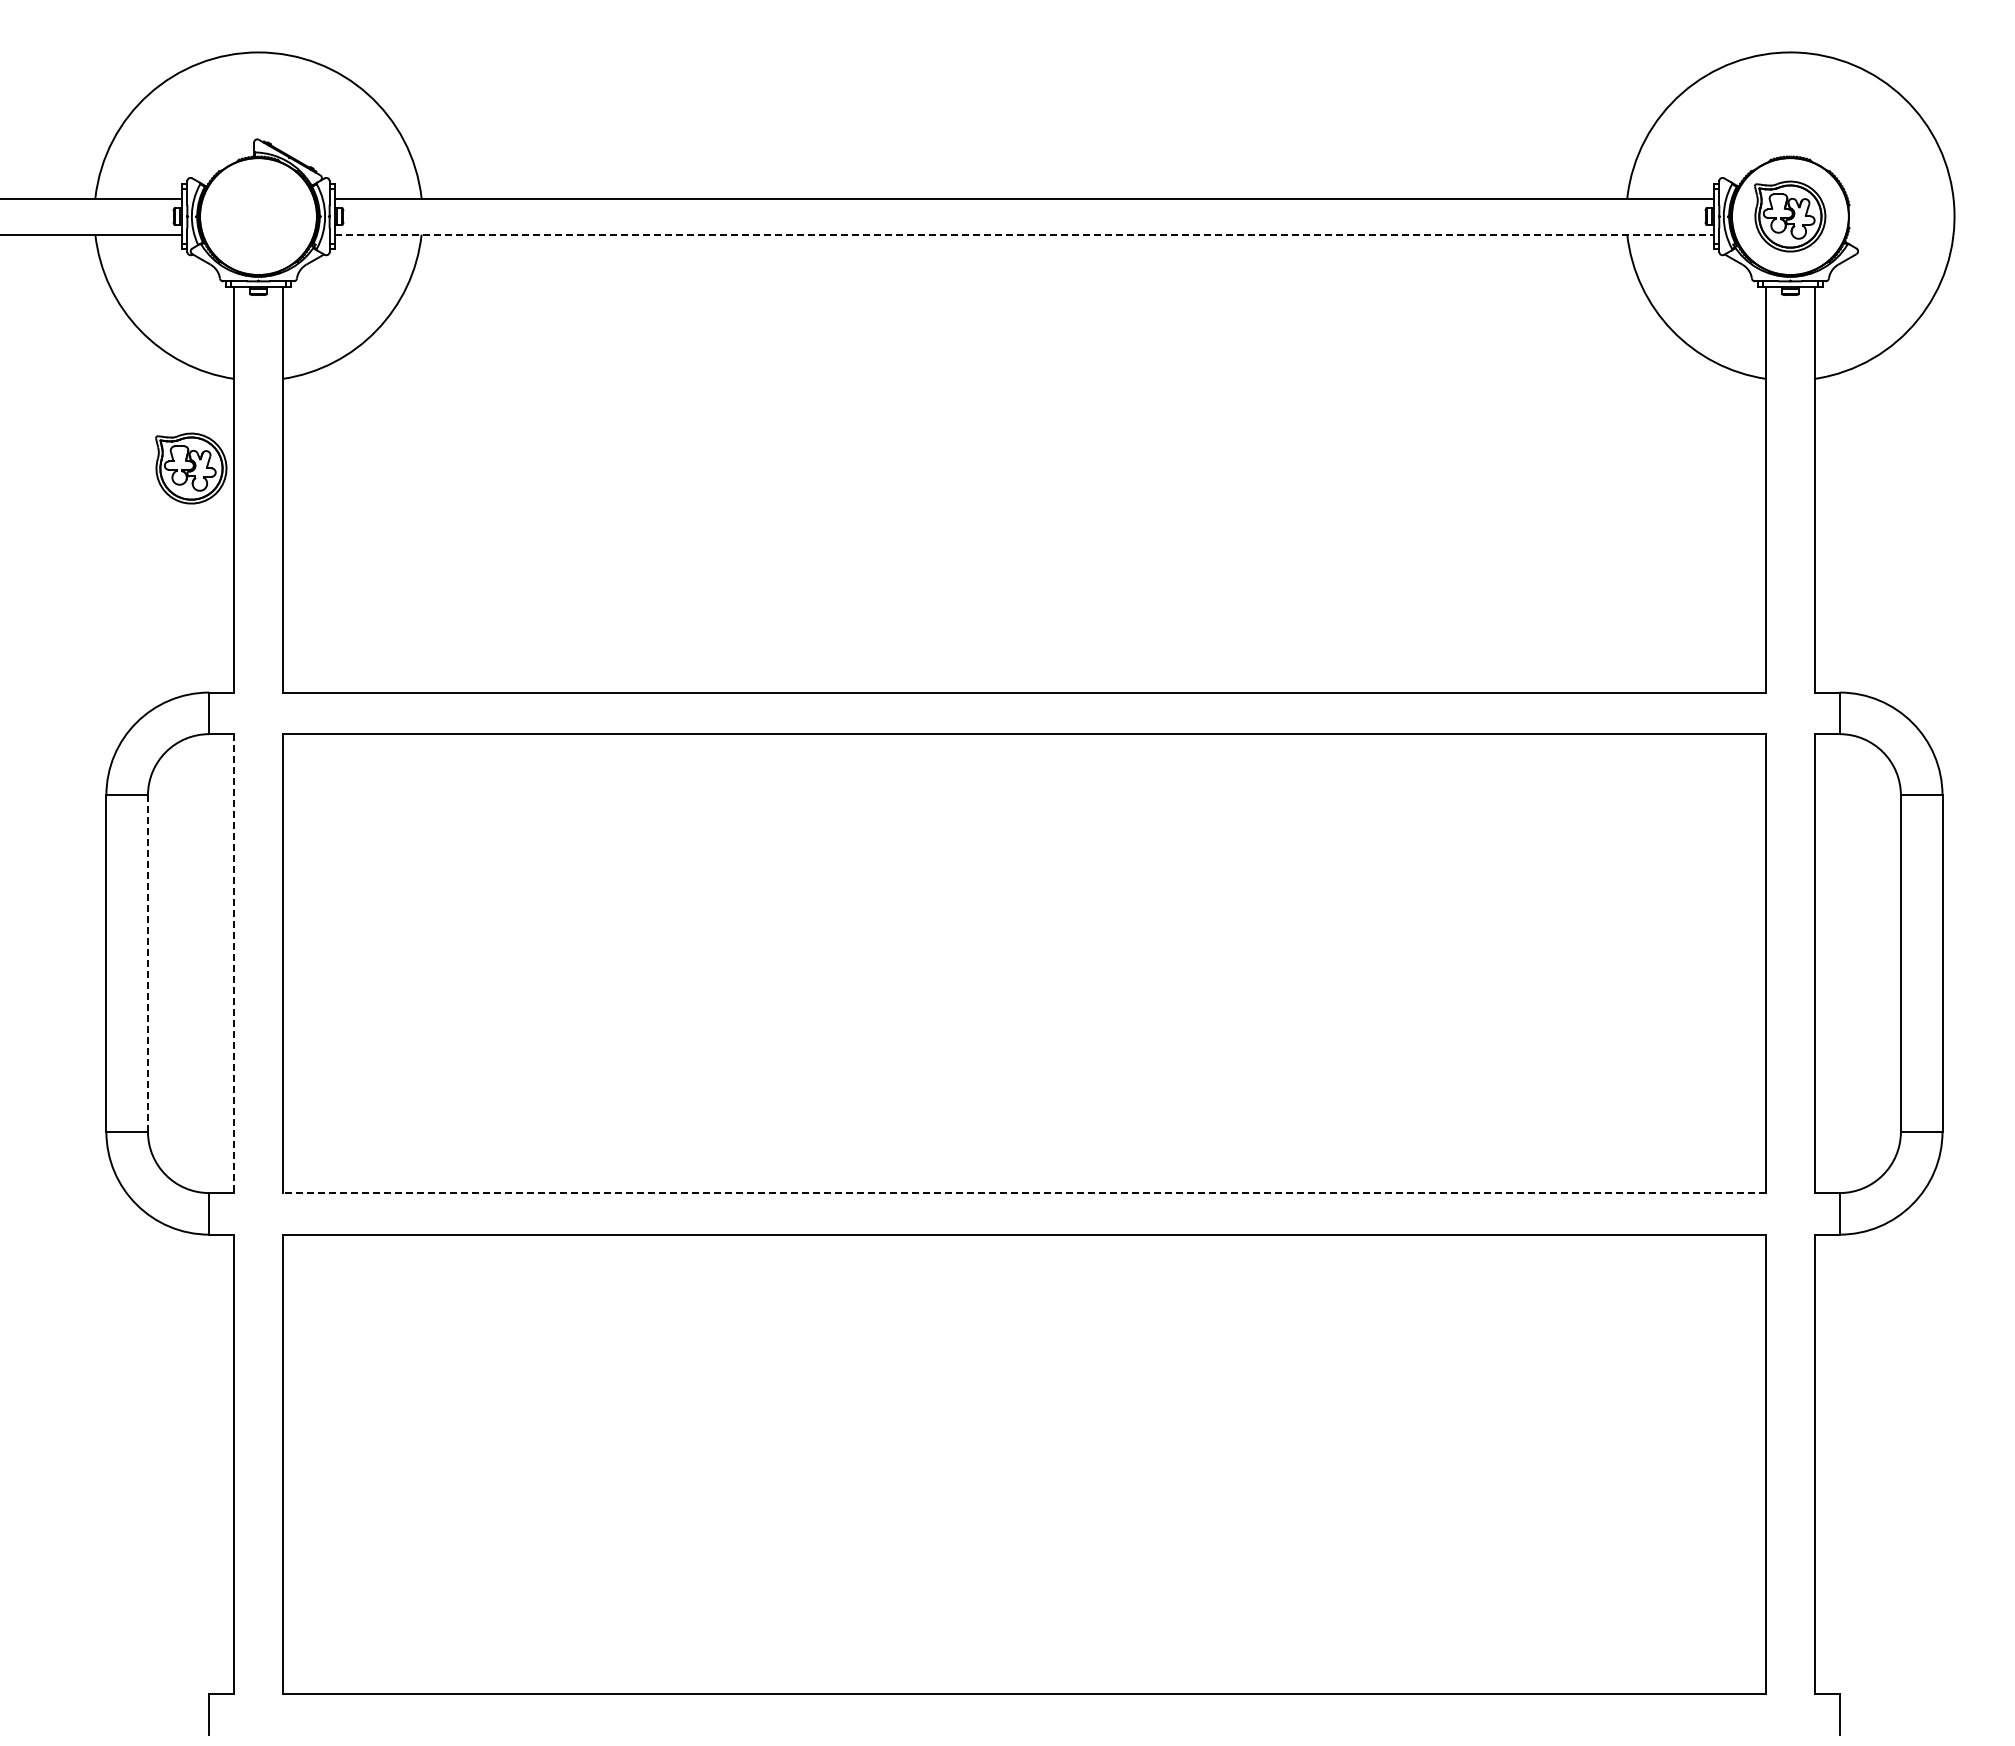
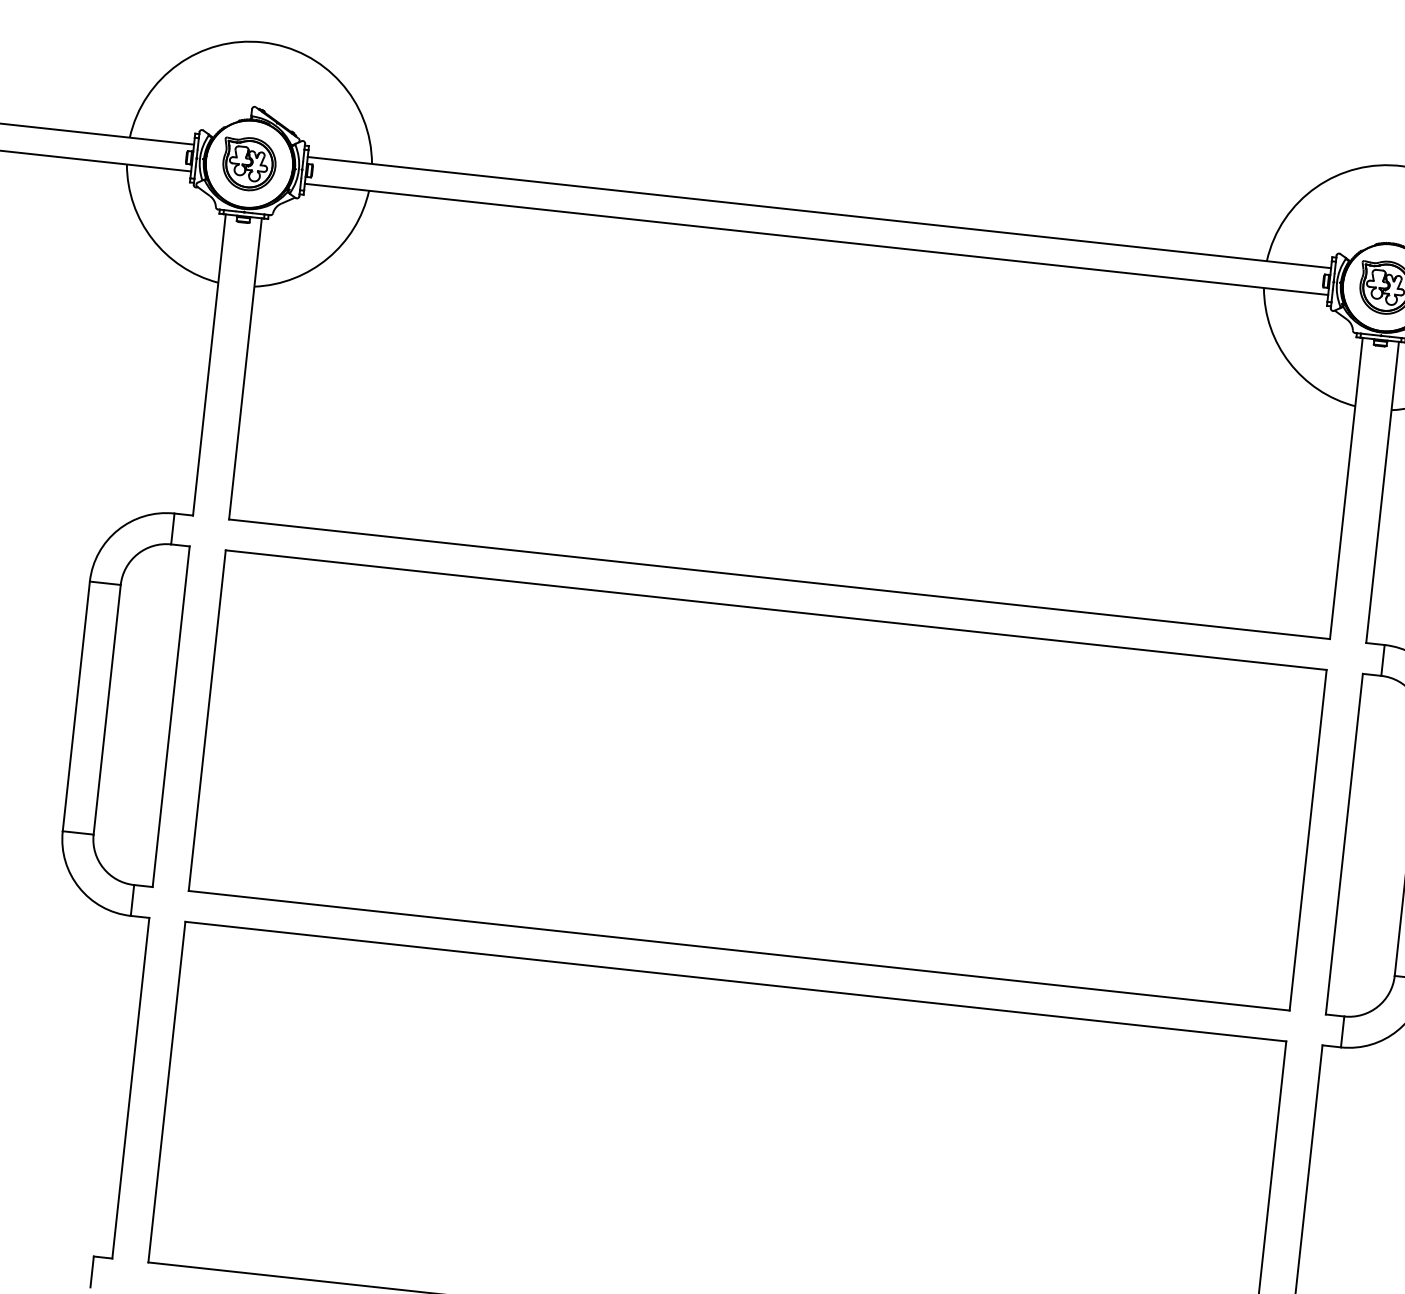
line: (1024, 234) -> (816, 239), dashed -> solid
part: (191, 468) -> (249, 164), moved
line: (147, 963) -> (106, 709), dashed -> solid
line: (234, 964) -> (171, 717), dashed -> solid
line: (1024, 1193) -> (739, 951), dashed -> solid

